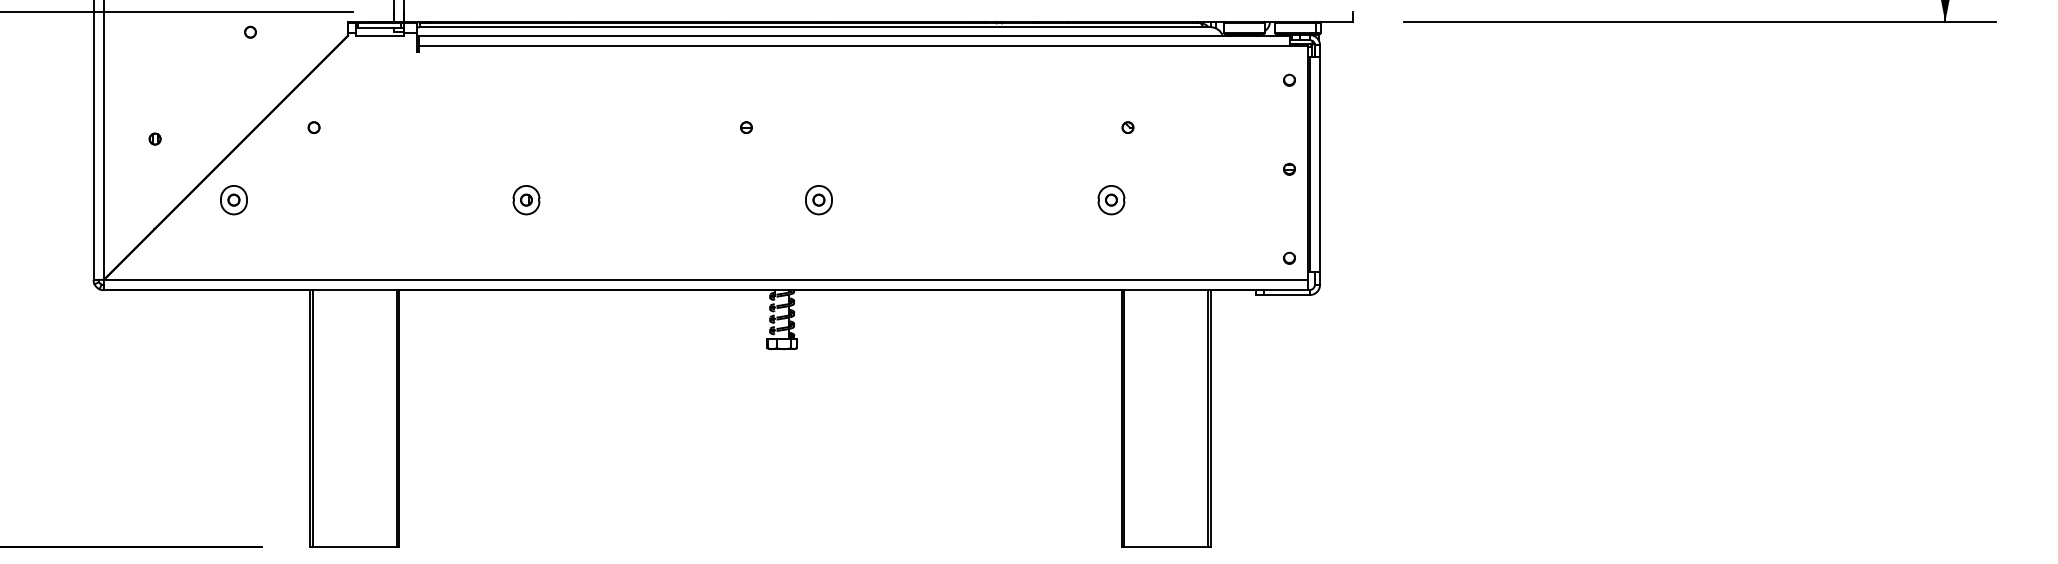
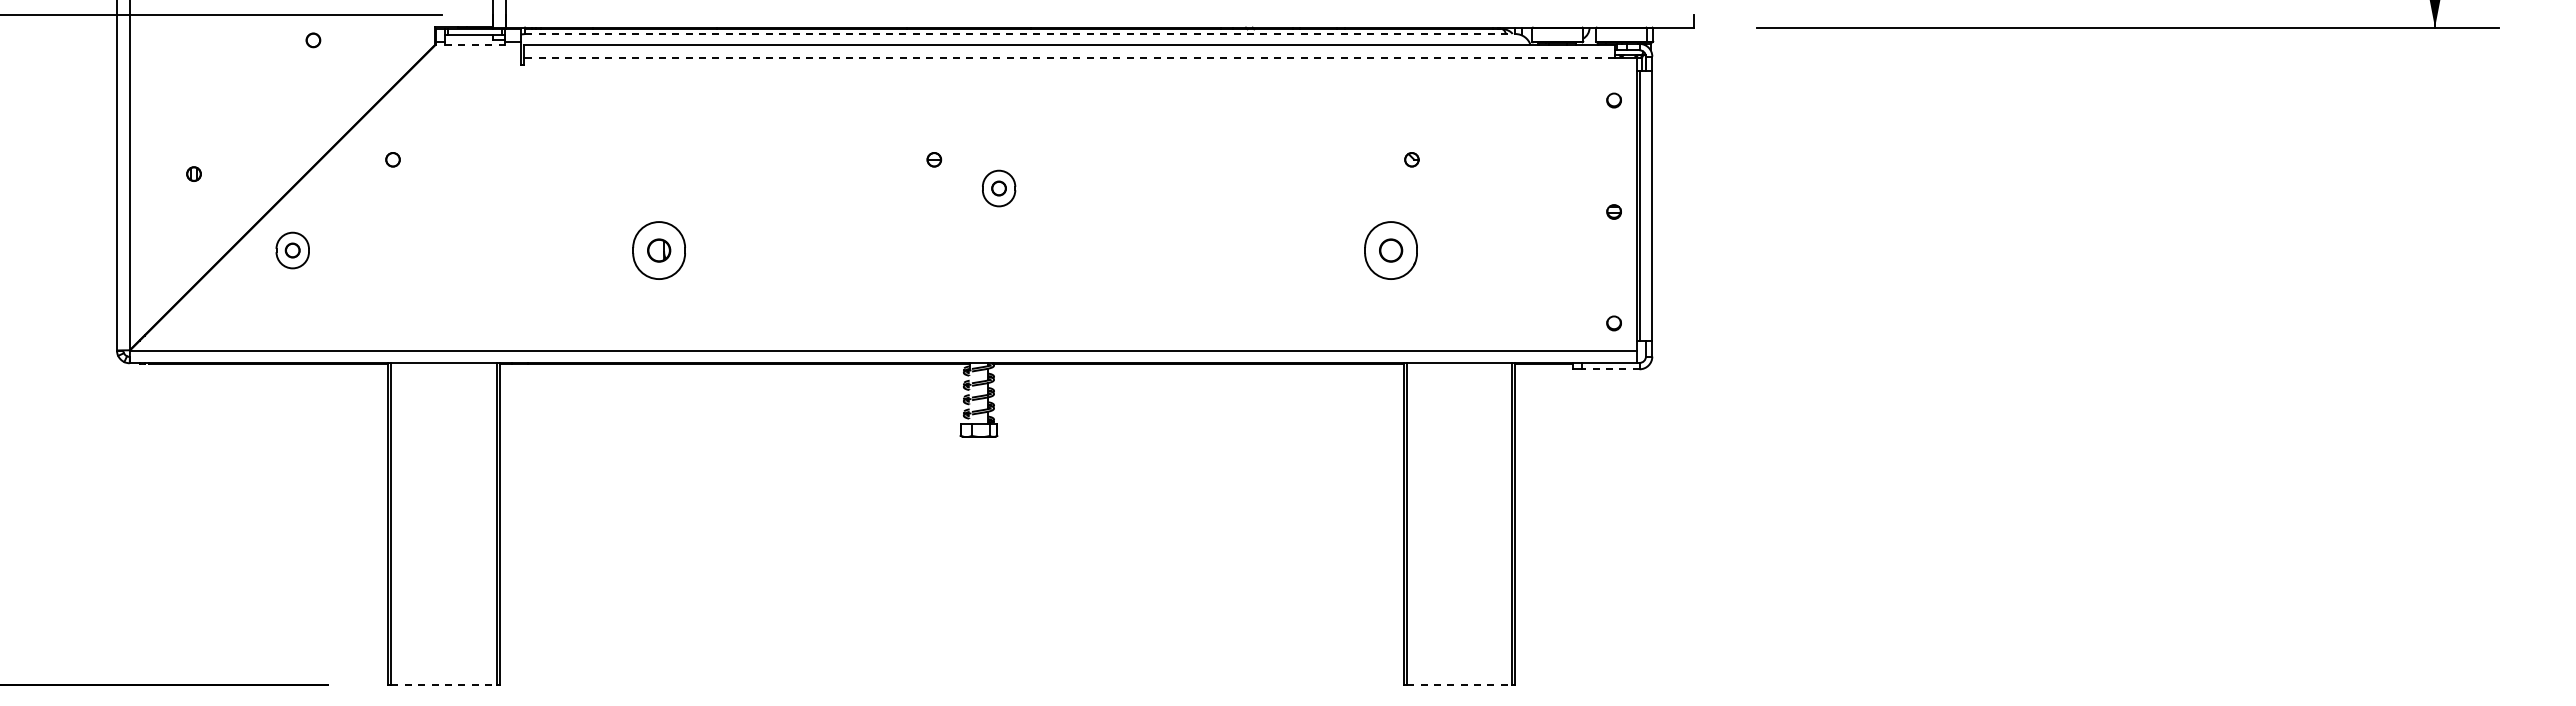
line: (815, 27) -> (1020, 34), solid -> dashed
line: (379, 35) -> (475, 44), solid -> dashed
line: (854, 45) -> (1069, 57), solid -> dashed
part: (526, 200) -> (658, 250), size x1.6
part: (819, 200) -> (999, 188), moved
part: (1111, 200) -> (1391, 250), size x1.6
line: (1286, 295) -> (1610, 369), solid -> dashed
line: (354, 546) -> (443, 684), solid -> dashed
line: (1165, 546) -> (1459, 684), solid -> dashed

